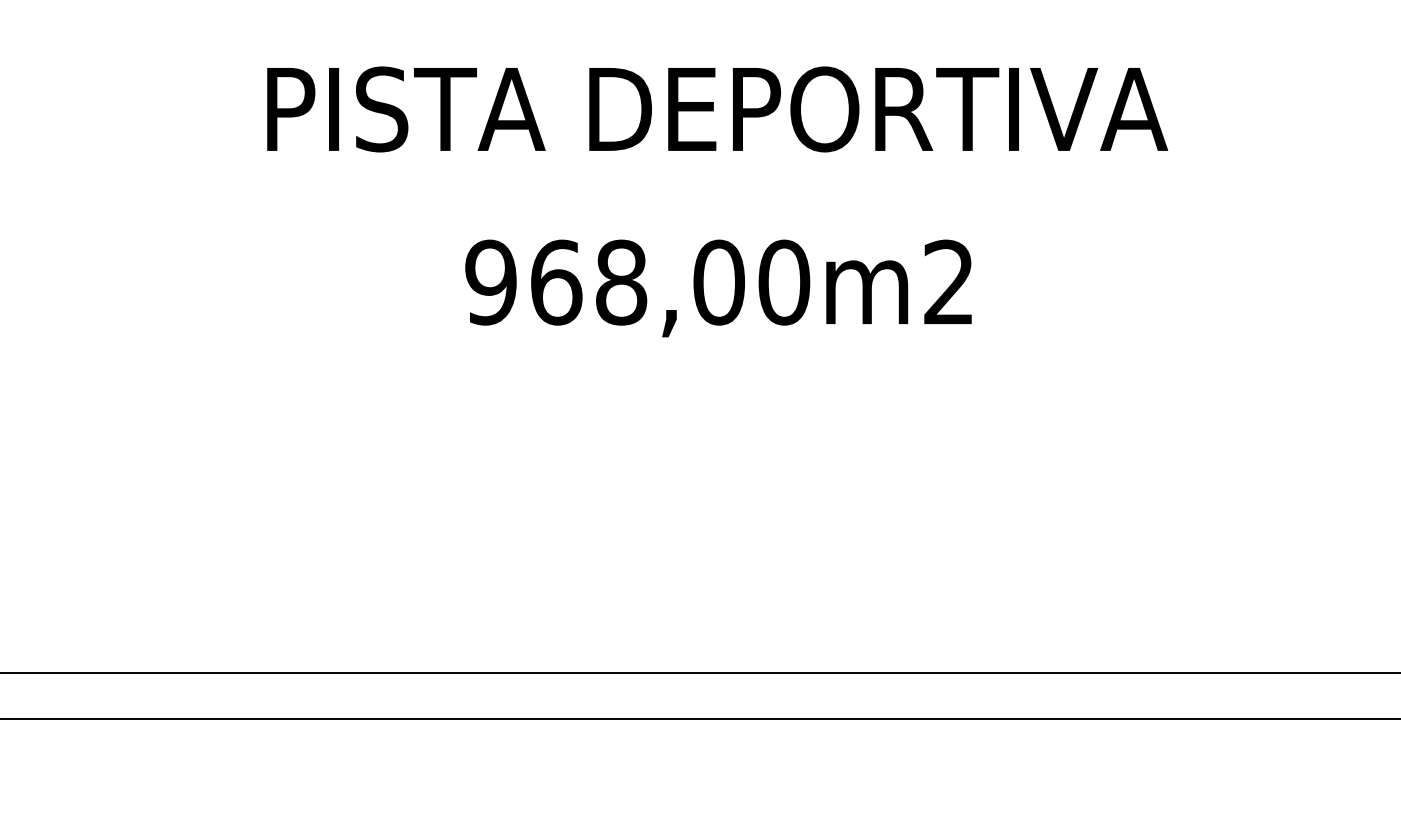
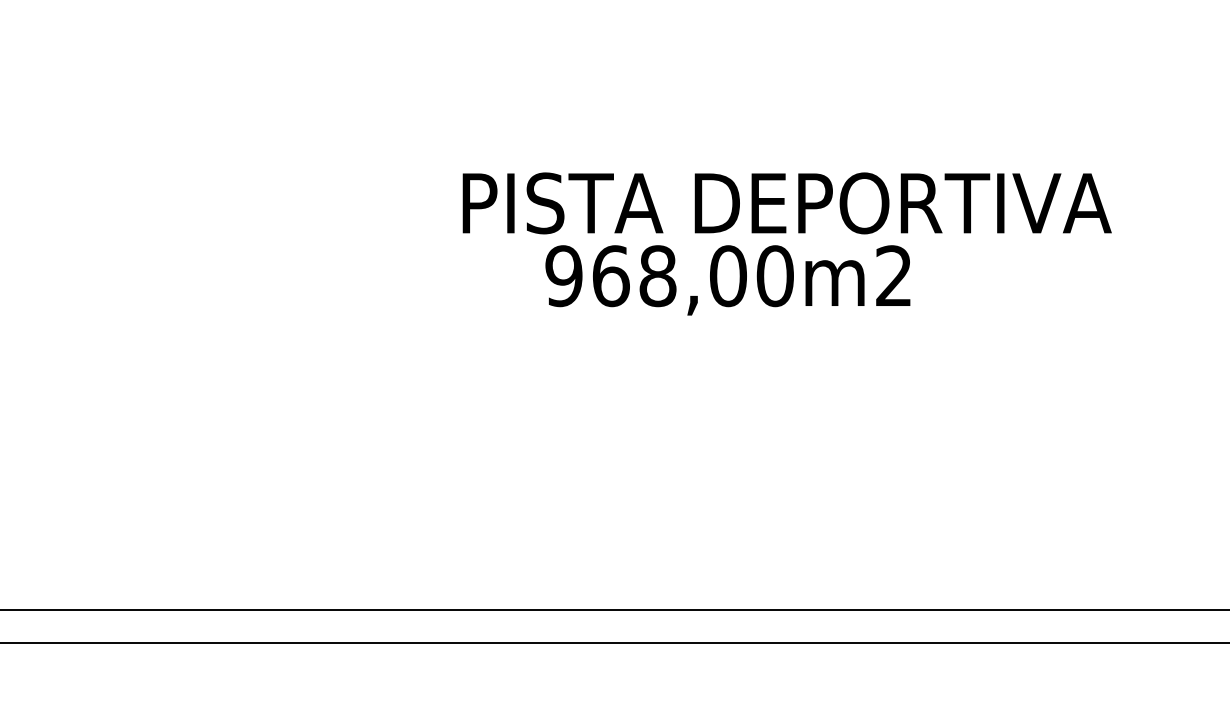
text: (717, 288) -> (727, 280), moved

